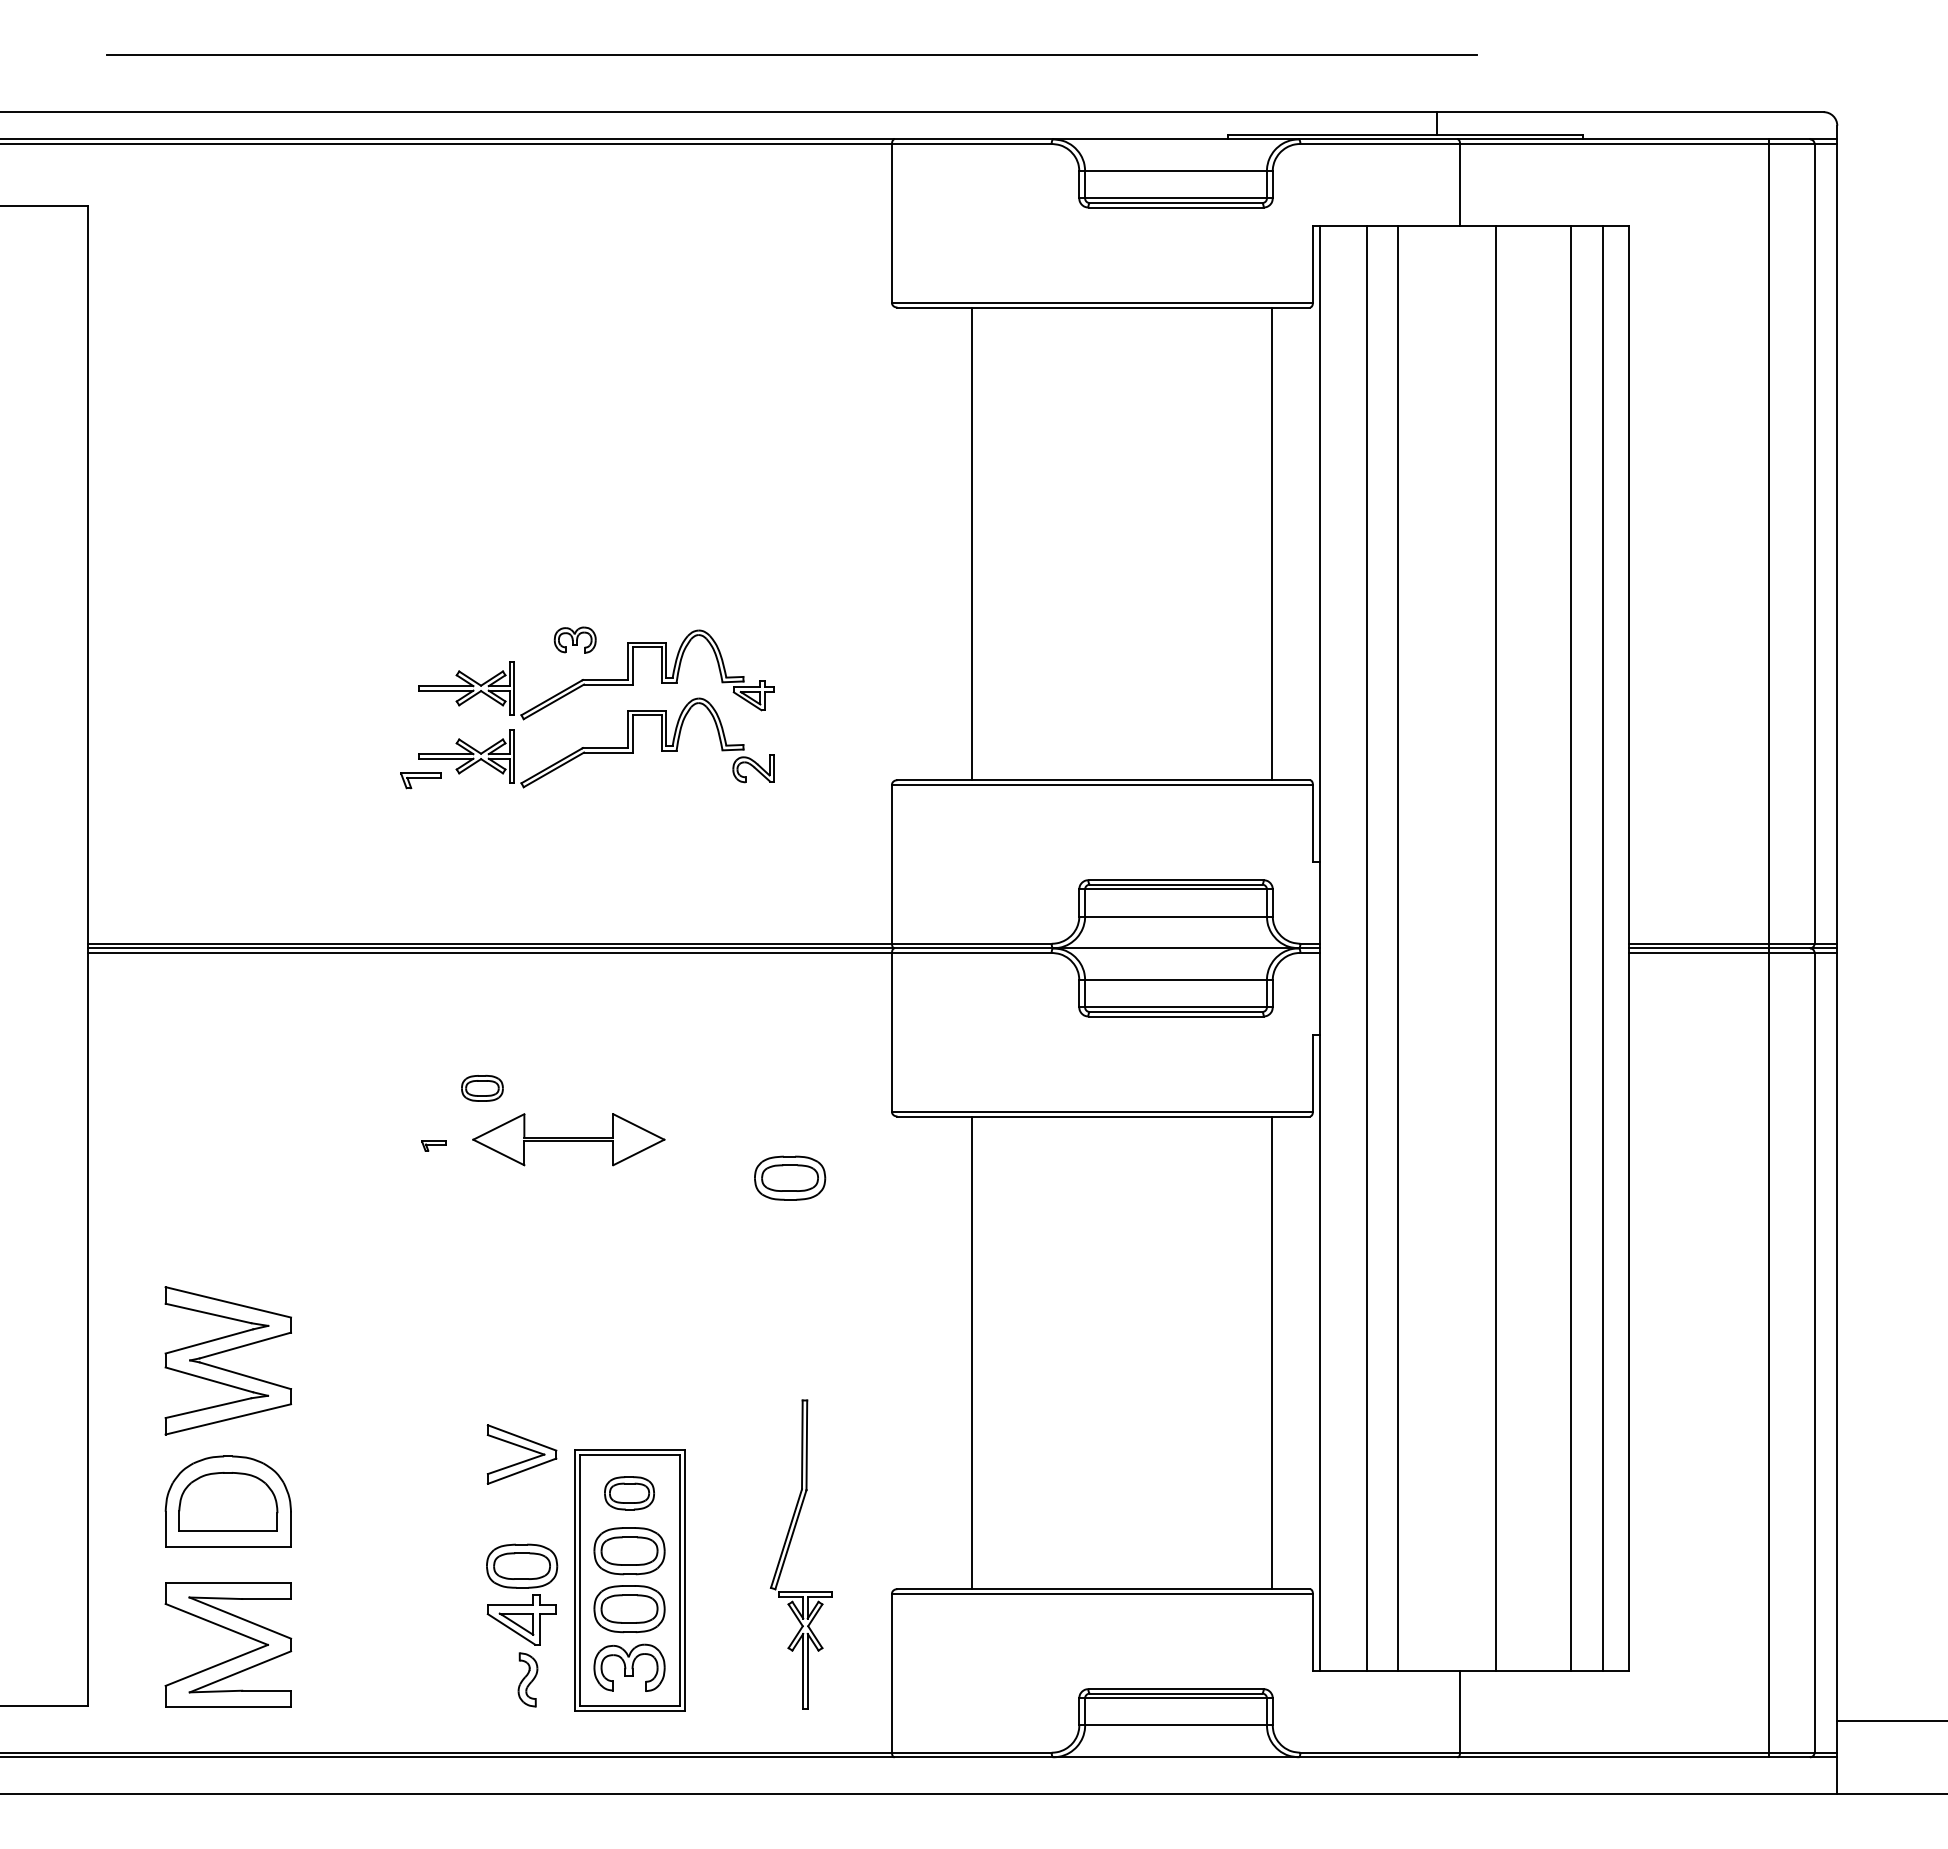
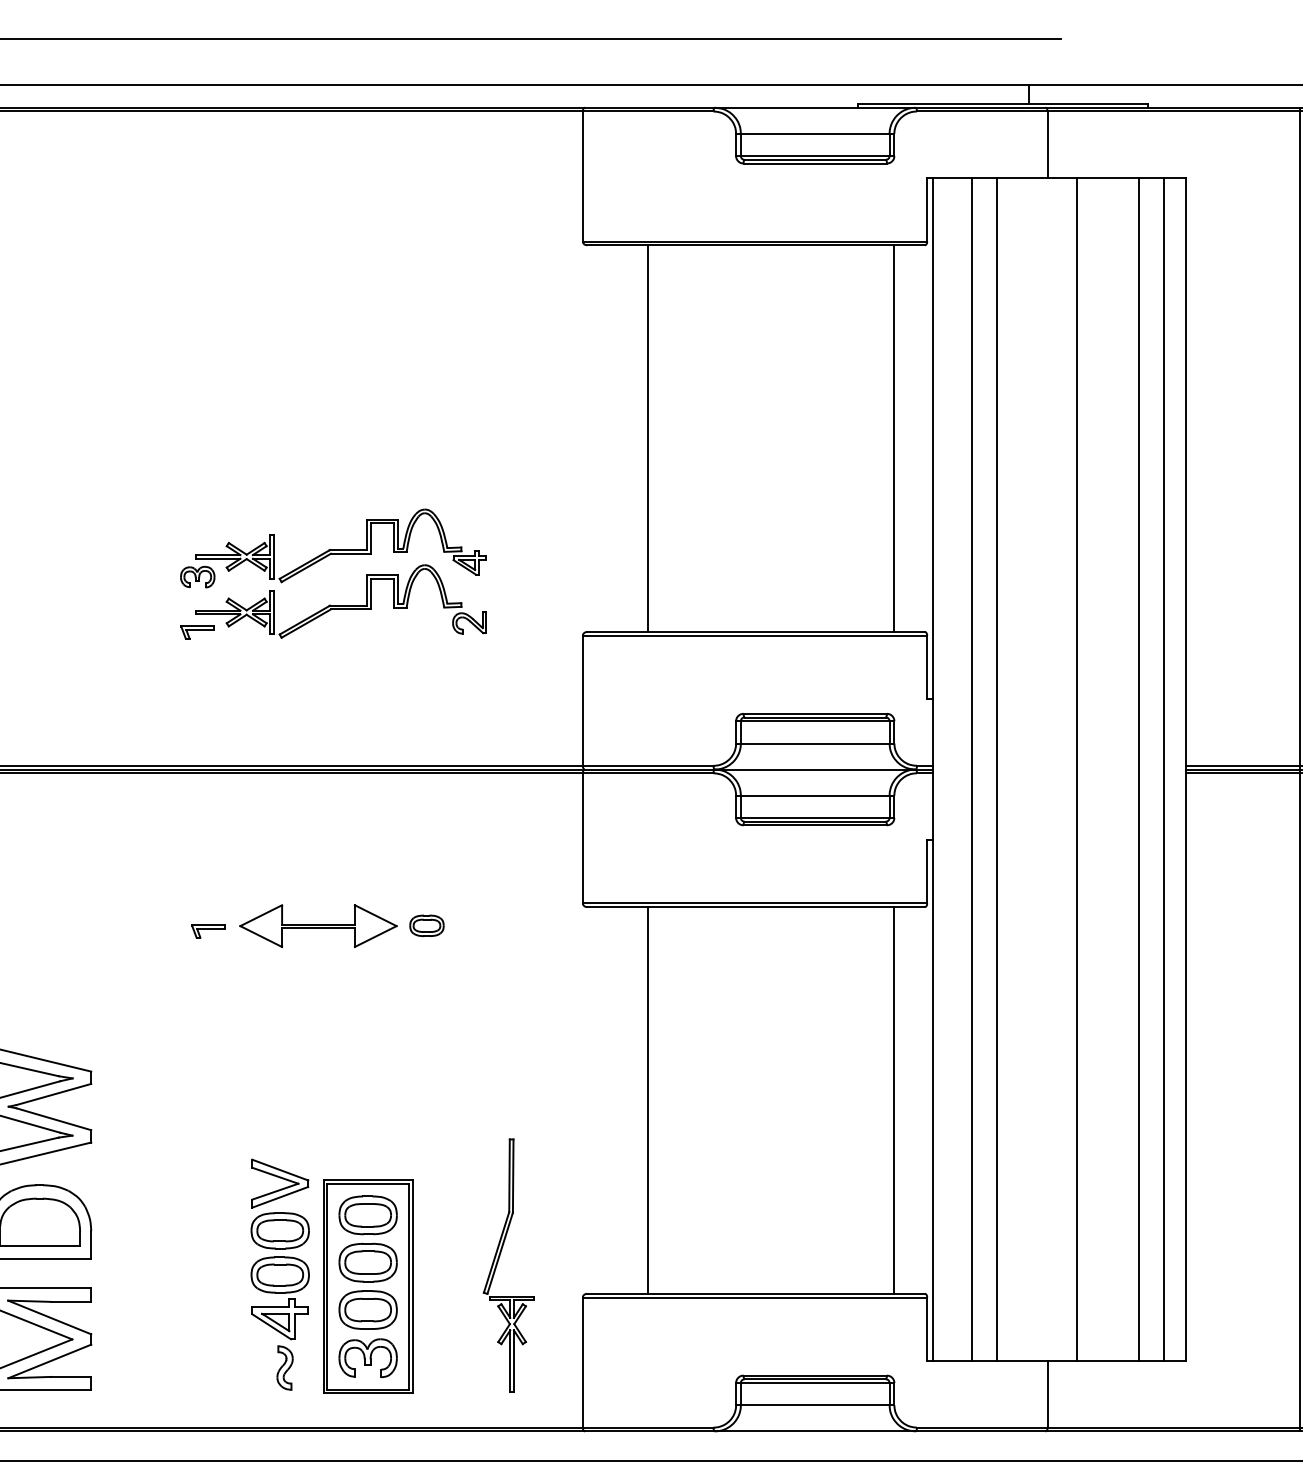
part: (574, 639) -> (197, 576), moved
part: (482, 1088) -> (427, 925), moved
part: (433, 1145) -> (207, 930), size x1.67
part: (790, 1177) -> (280, 1230), moved
part: (629, 1493) -> (368, 1215), size x1.43

